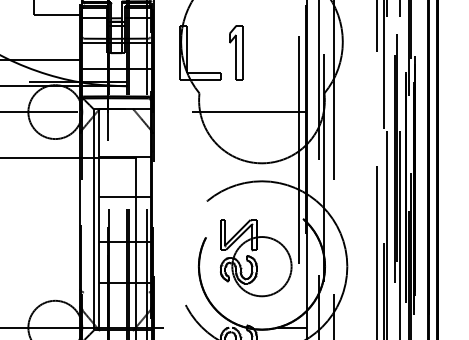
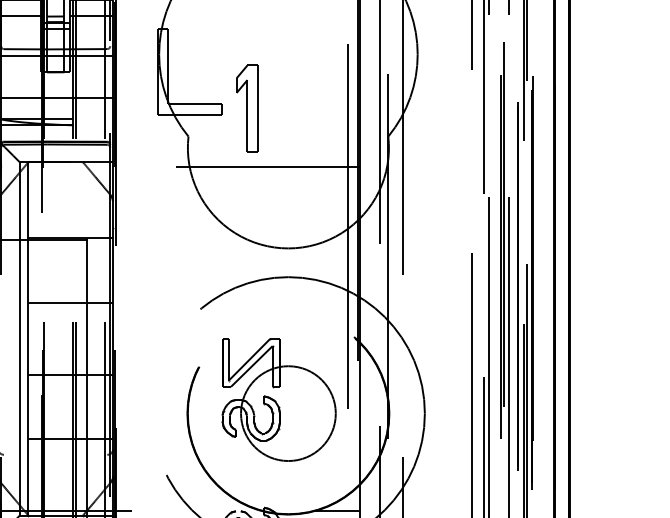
part: (236, 52) -> (247, 108), moved

